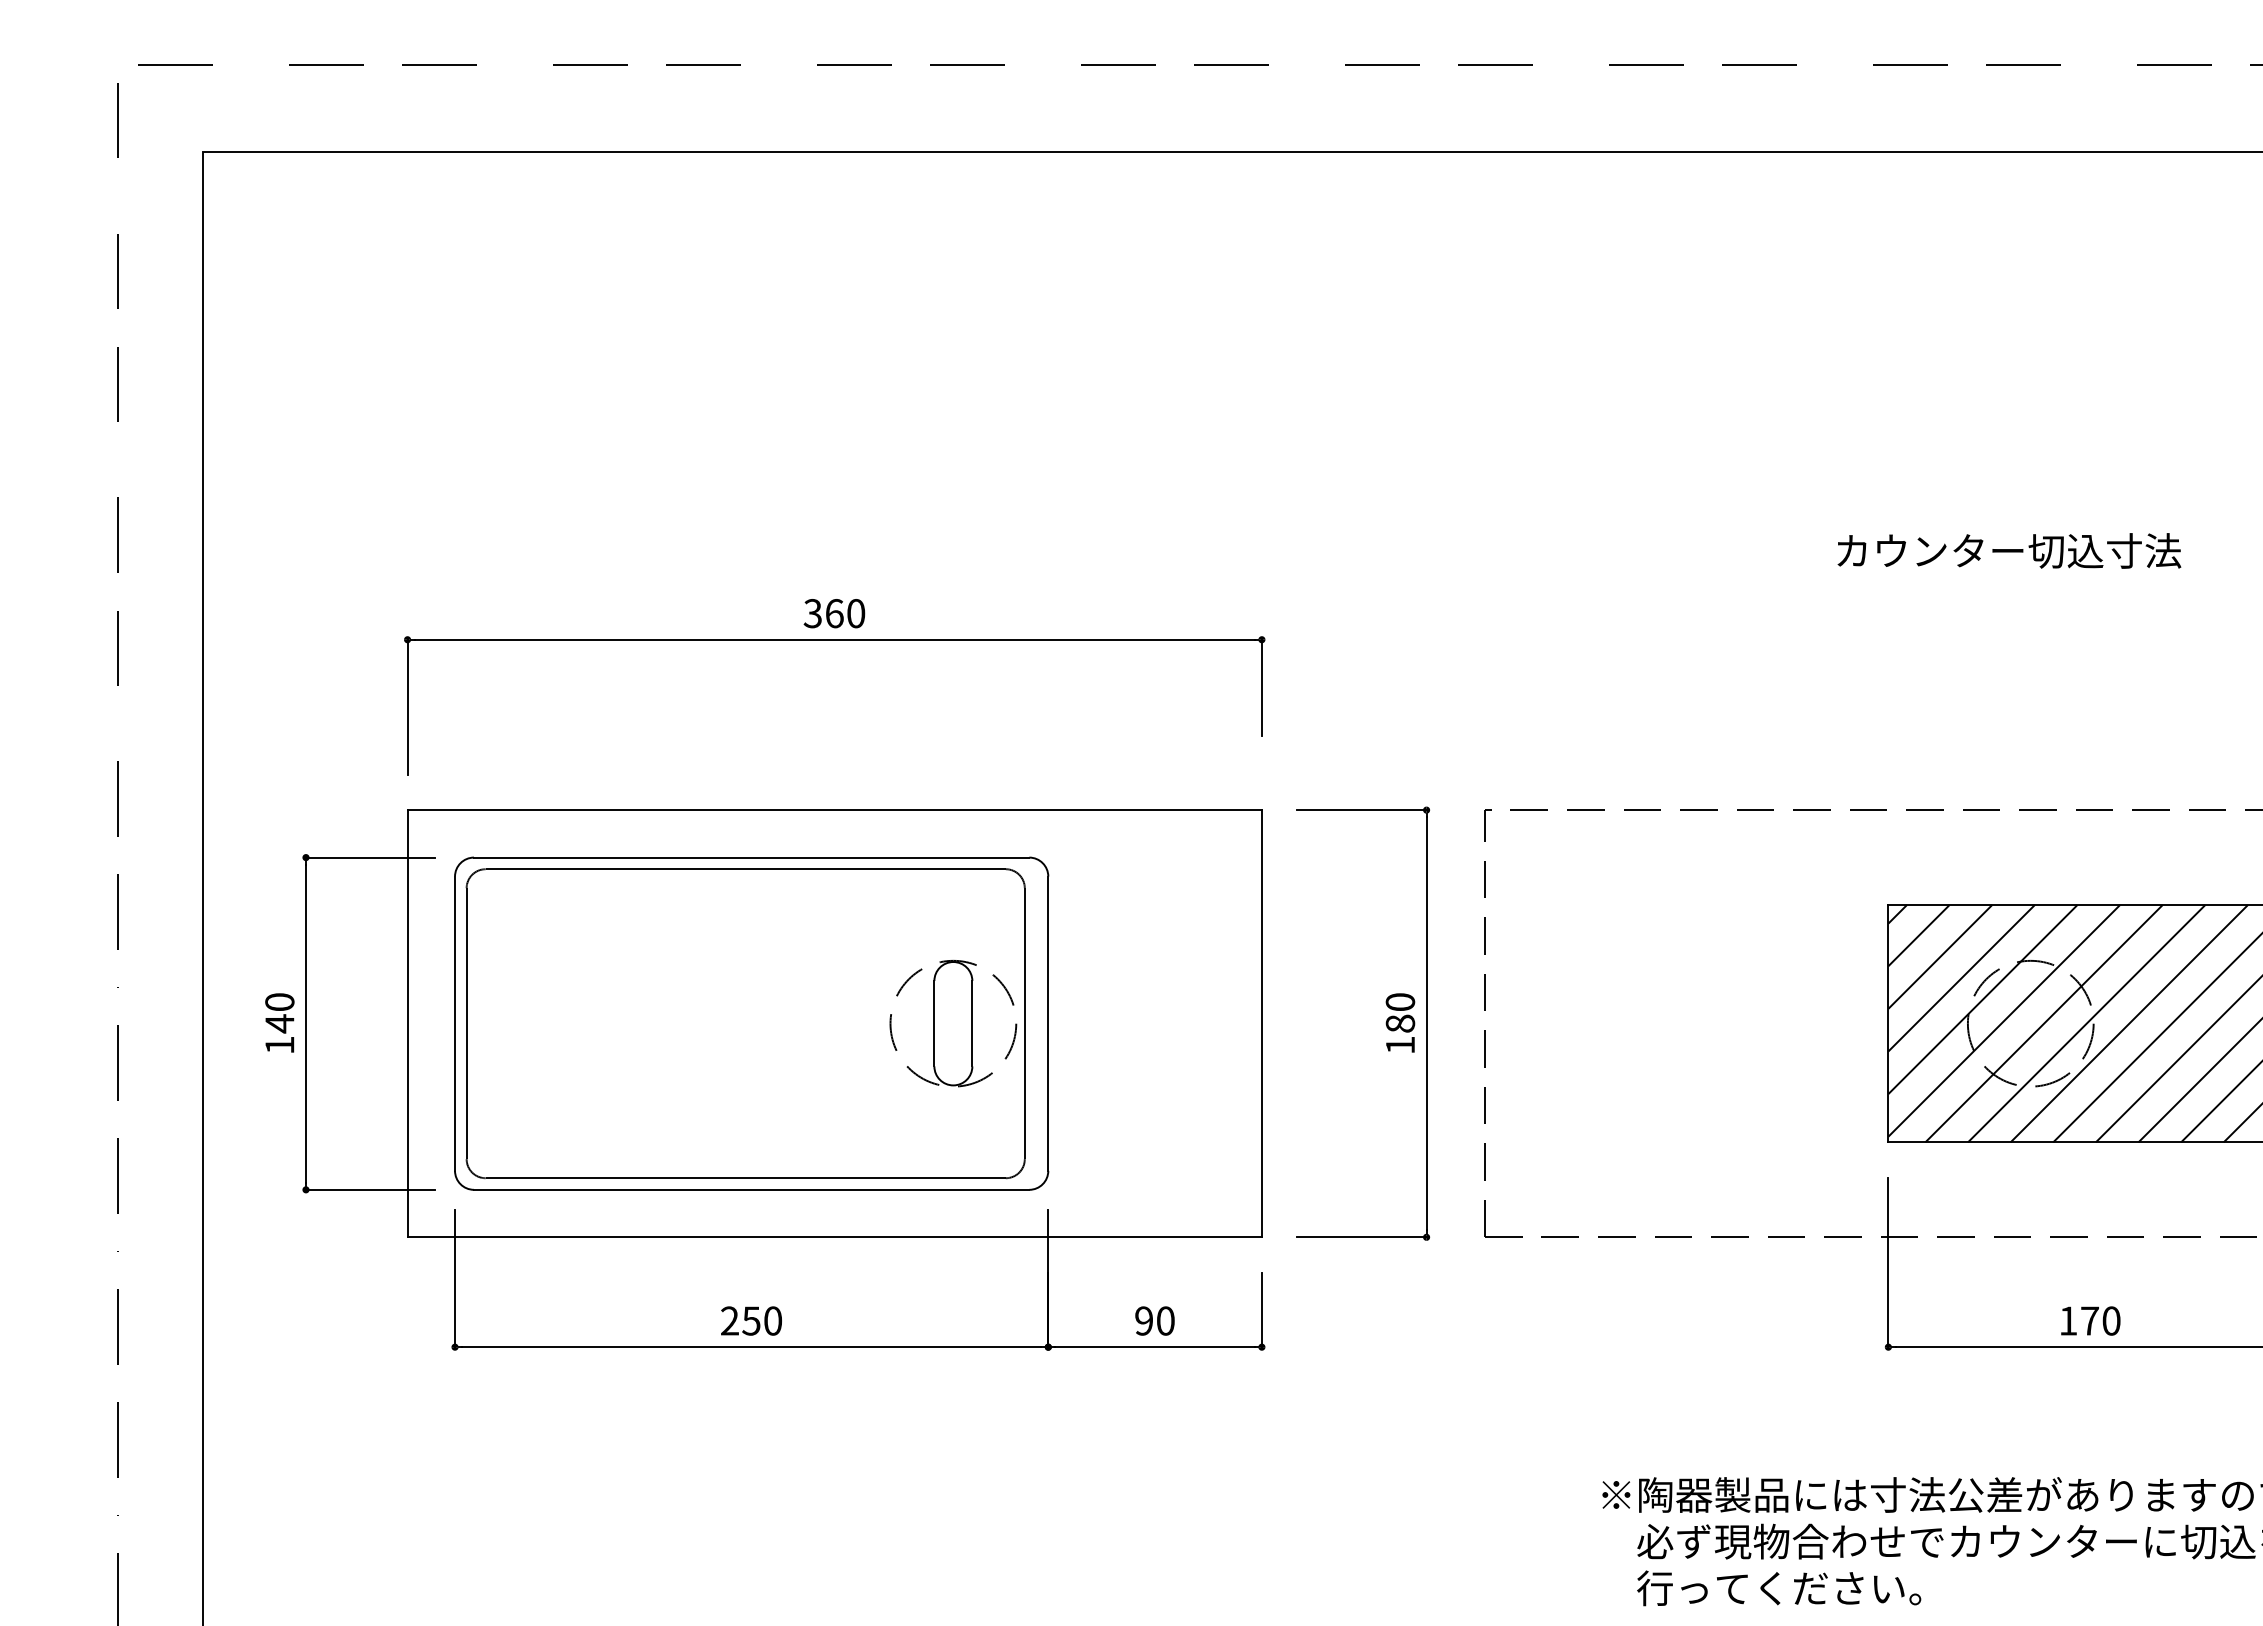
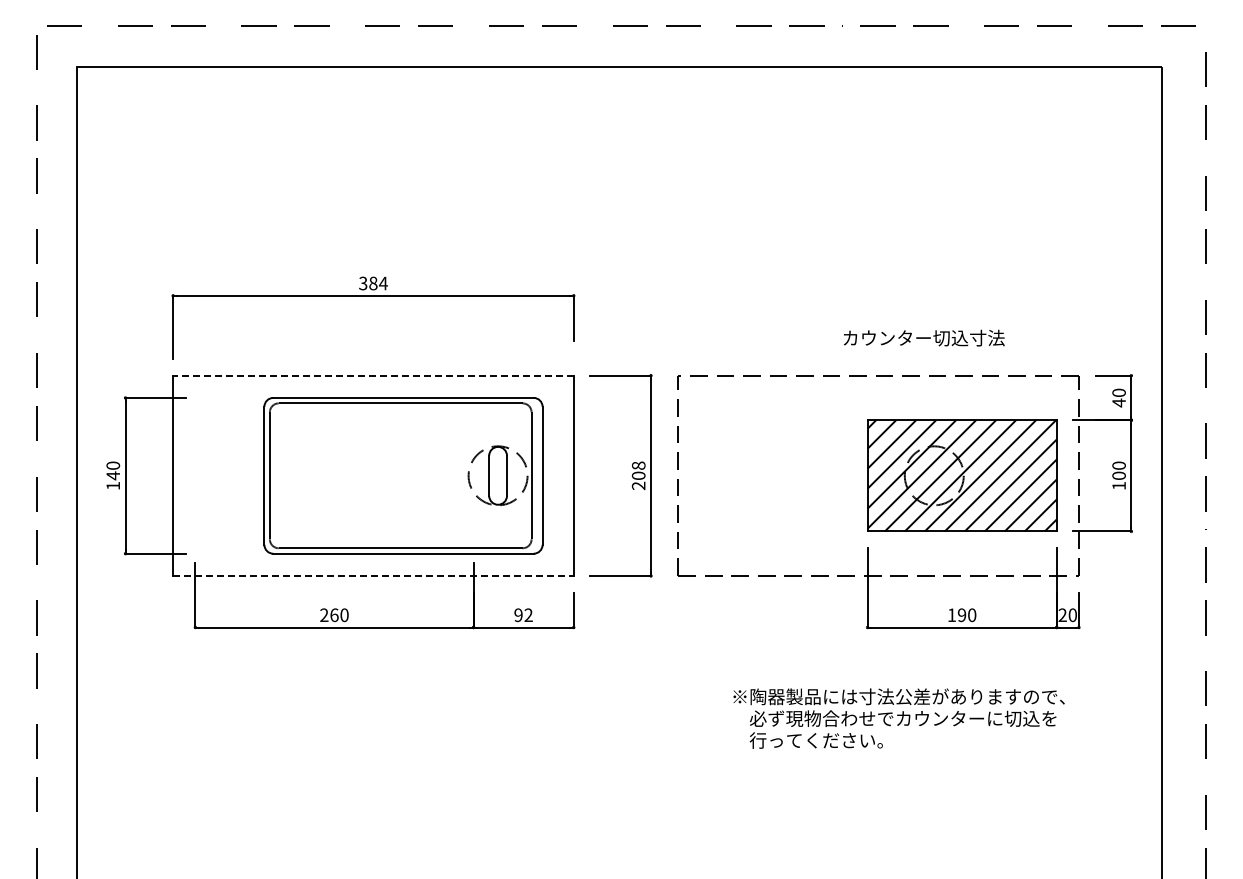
text: (2009, 549) -> (924, 337), moved
text: (845, 613) -> (378, 283), 360 -> 384
line: (832, 809) -> (372, 375), solid -> dashed
part: (751, 1023) -> (403, 475), moved
text: (1399, 1023) -> (638, 475), 180 -> 208
line: (834, 1236) -> (373, 575), solid -> dashed
text: (751, 1321) -> (334, 615), 250 -> 260
text: (1165, 1321) -> (528, 615), 90 -> 92
text: (2088, 1321) -> (961, 615), 170 -> 190

